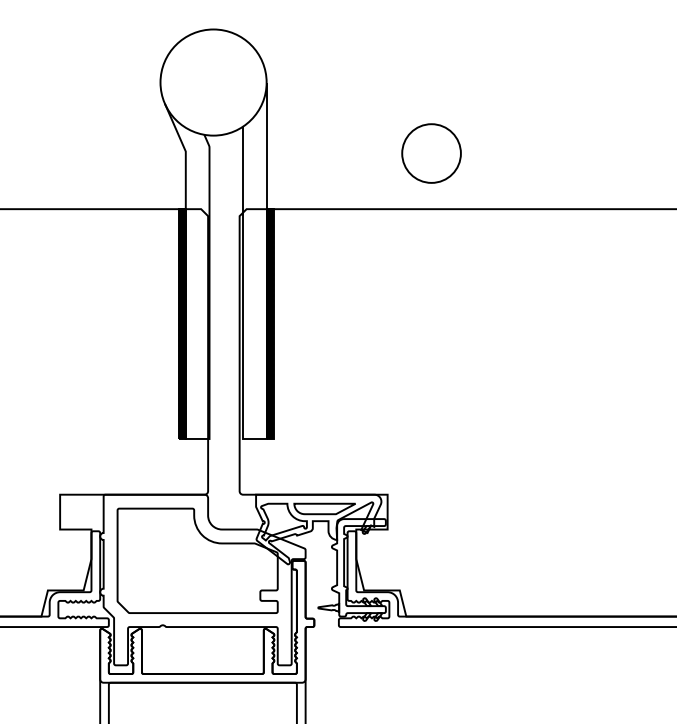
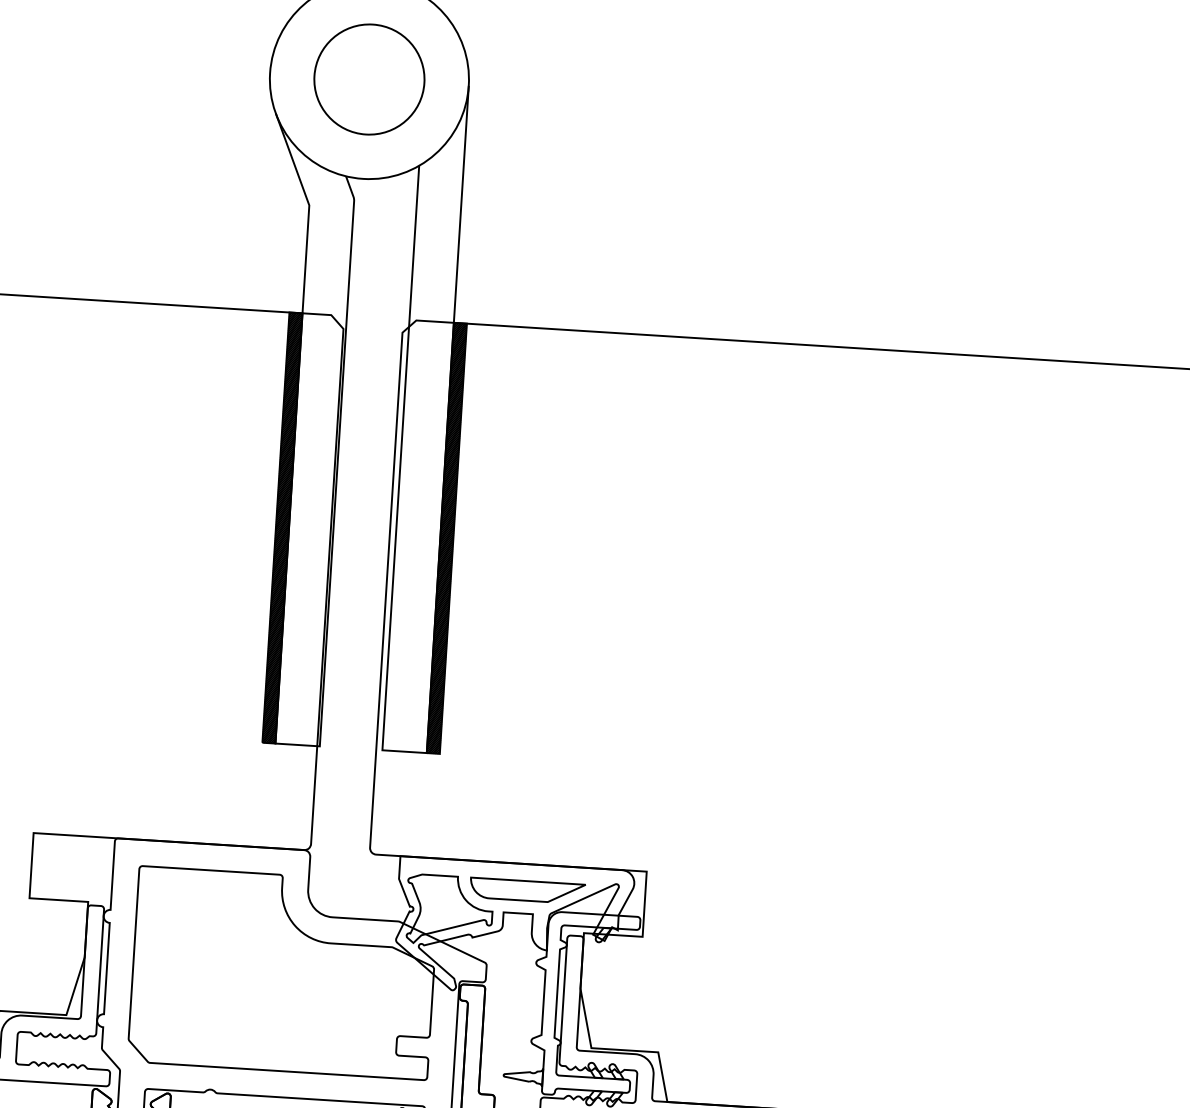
circle: (431, 153) -> (369, 79), moved

